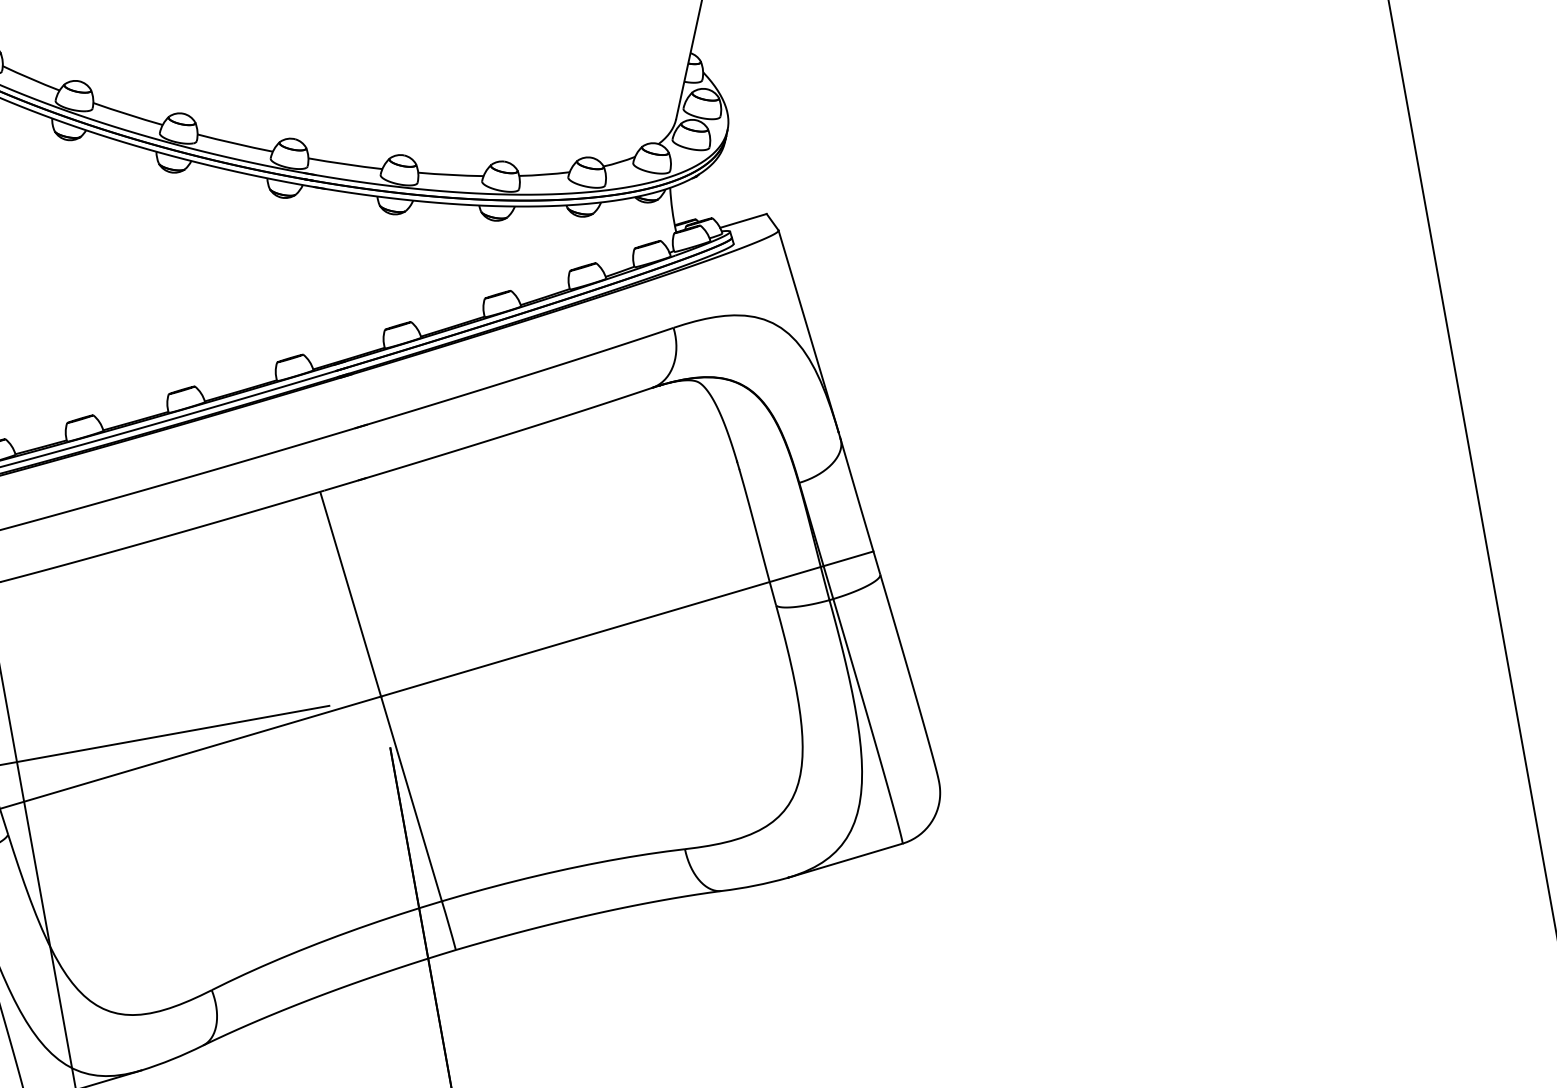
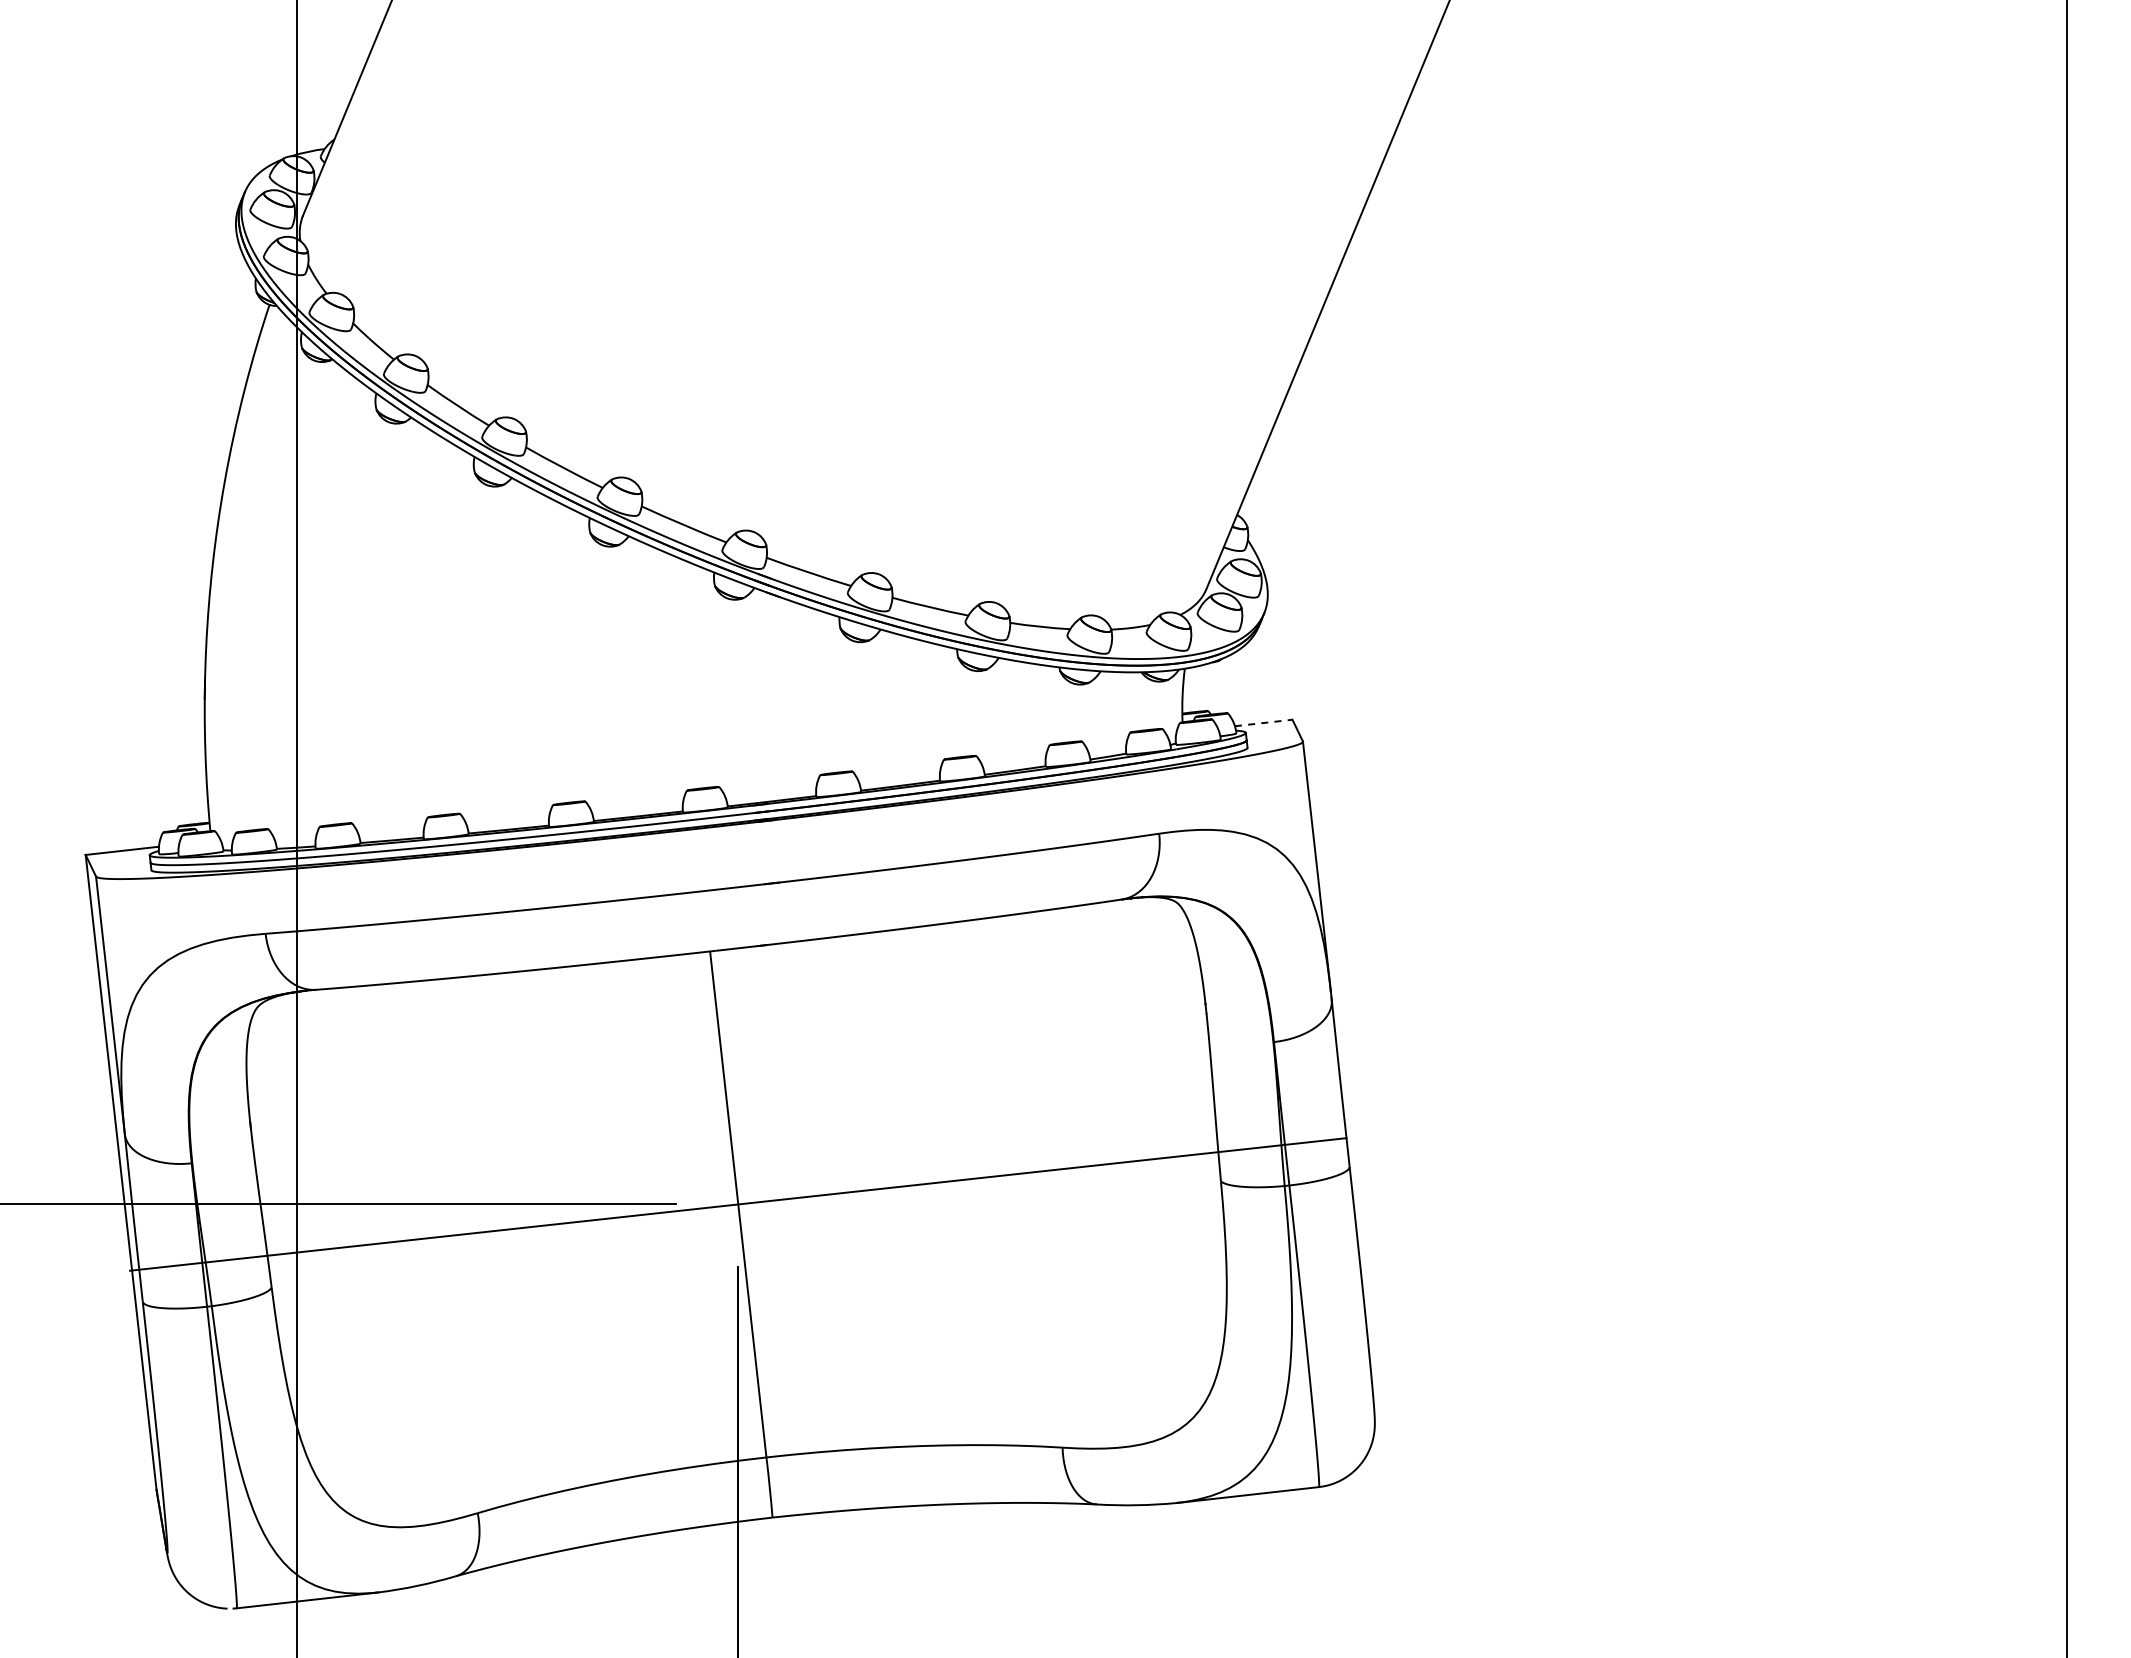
line: (743, 221) -> (1263, 723), solid -> dashed

